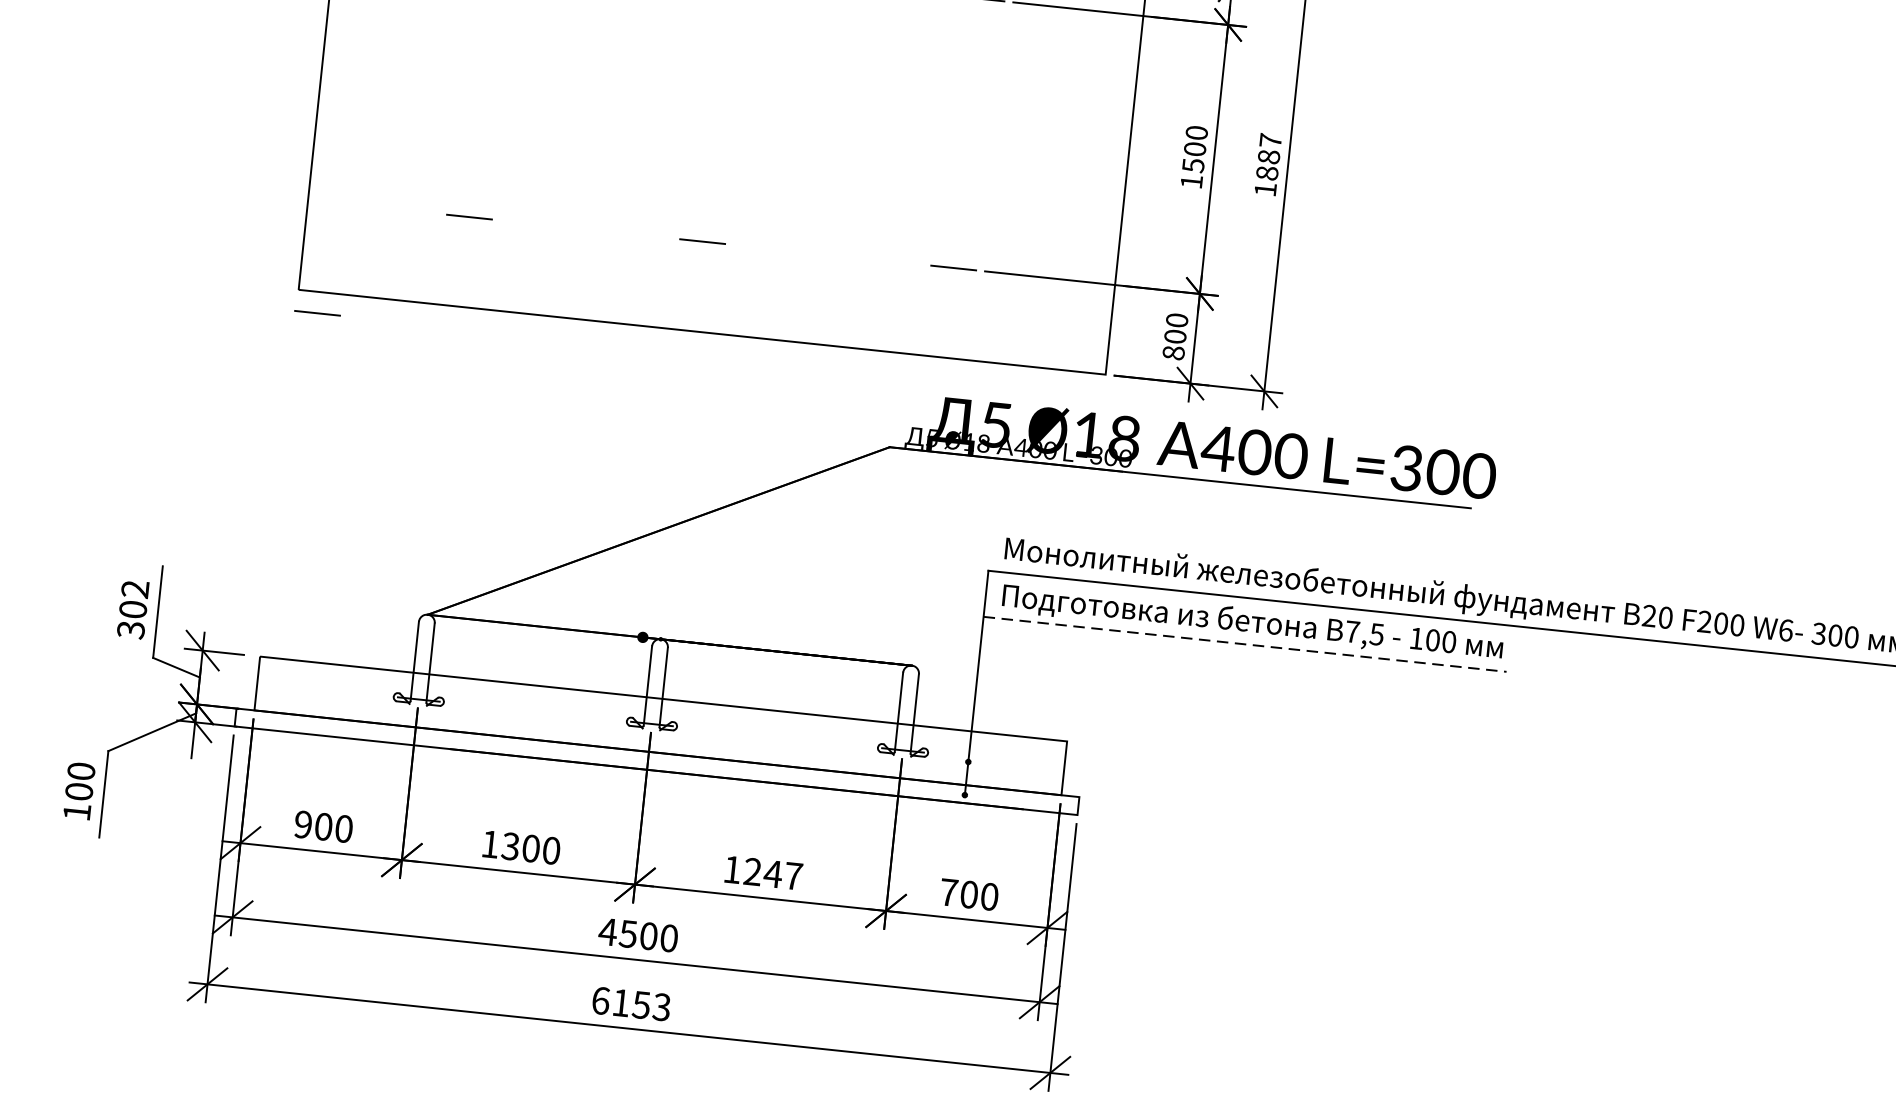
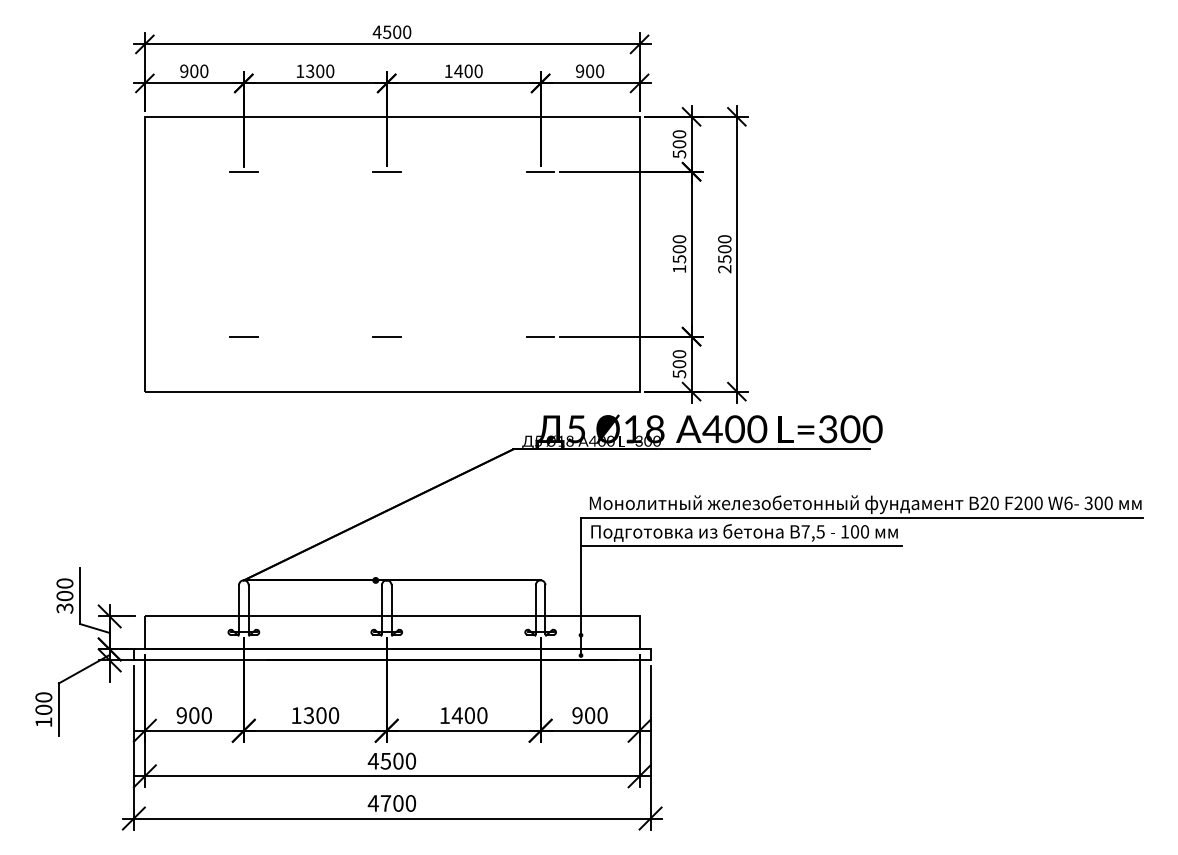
text: (1267, 165) -> (724, 254), 1887 -> 2500
line: (317, 313) -> (157, 404), removed
text: (1173, 353) -> (679, 374), 800 -> 500
text: (134, 589) -> (64, 583), 302 -> 300
line: (1245, 644) -> (741, 546), dashed -> solid
text: (772, 873) -> (469, 715), 1247 -> 1400
text: (948, 892) -> (577, 715), 700 -> 900
text: (630, 1004) -> (391, 803), 6153 -> 4700

